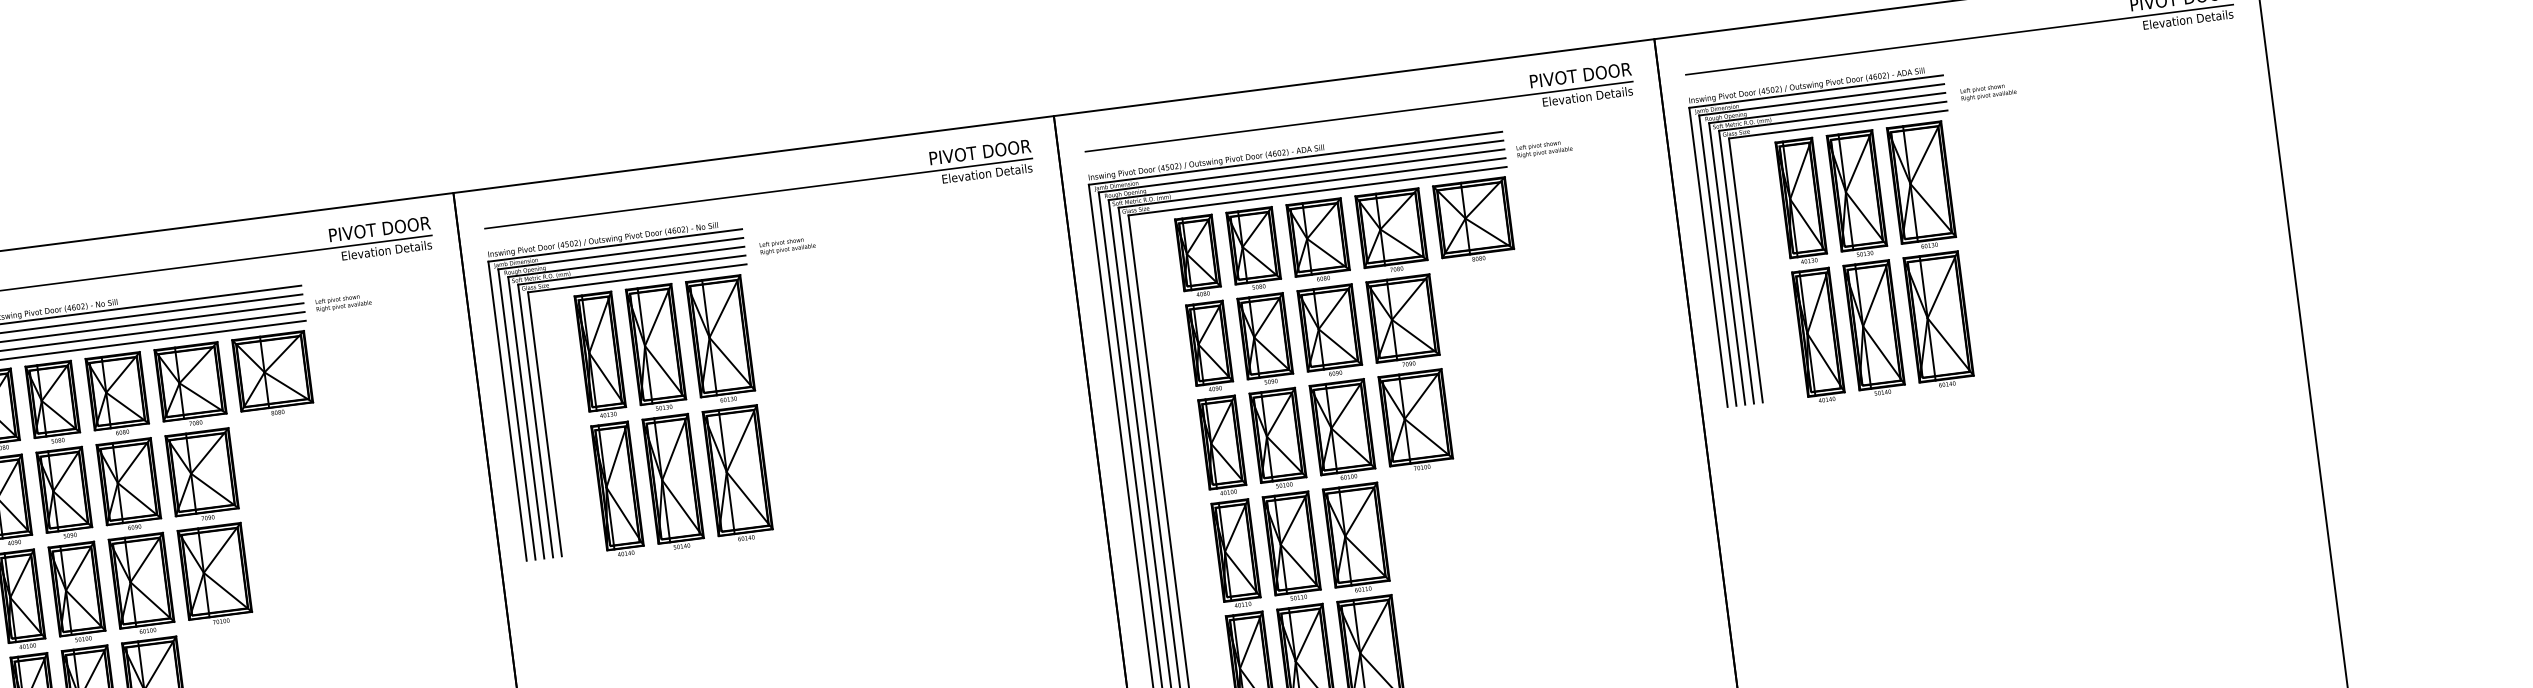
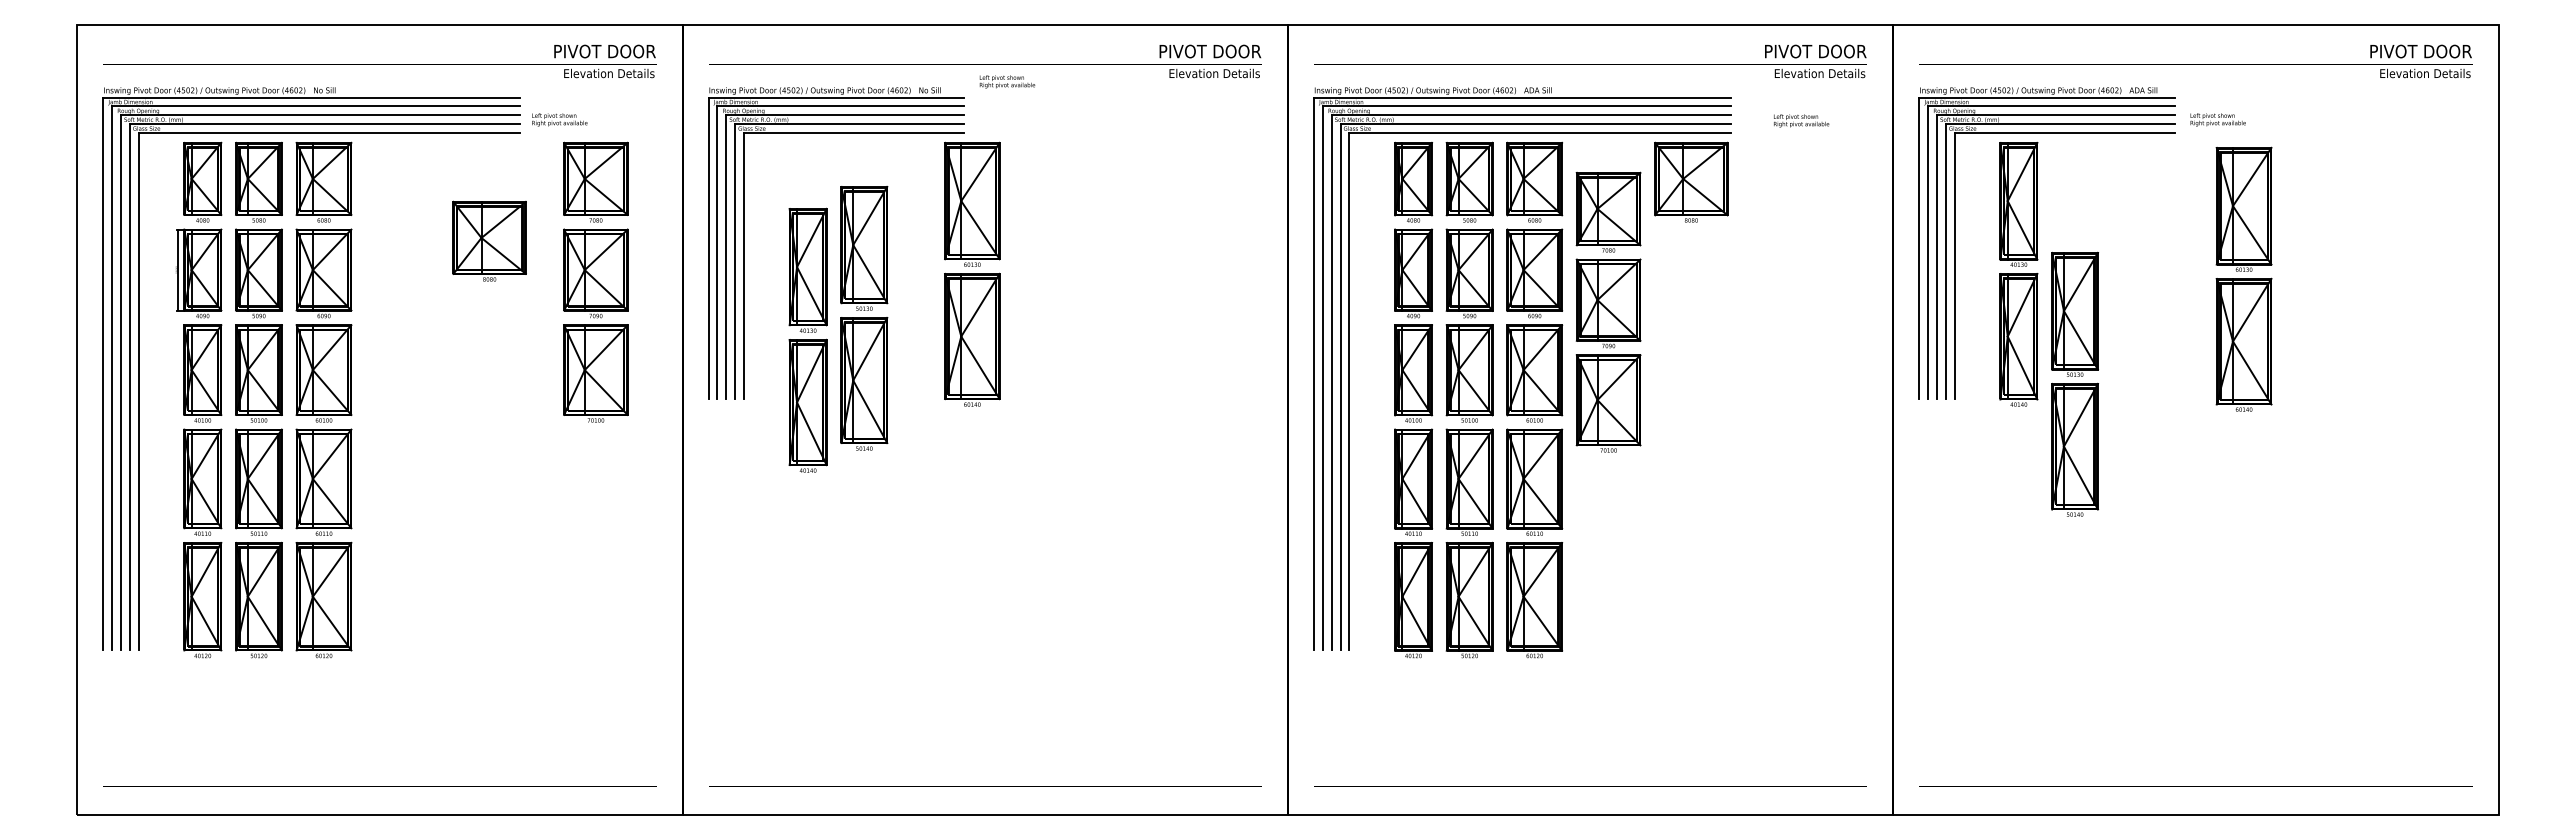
text: (1544, 148) -> (1801, 120), moved
text: (787, 245) -> (1007, 81), moved
part: (1930, 254) -> (2243, 278), moved
part: (1865, 262) -> (2074, 383), moved
part: (1404, 329) -> (1608, 311), moved
part: (272, 373) -> (489, 240), moved
part: (729, 408) -> (972, 273), moved
part: (665, 417) -> (864, 318), moved
part: (608, 423) -> (807, 339), moved
part: (203, 483) -> (595, 281), moved

